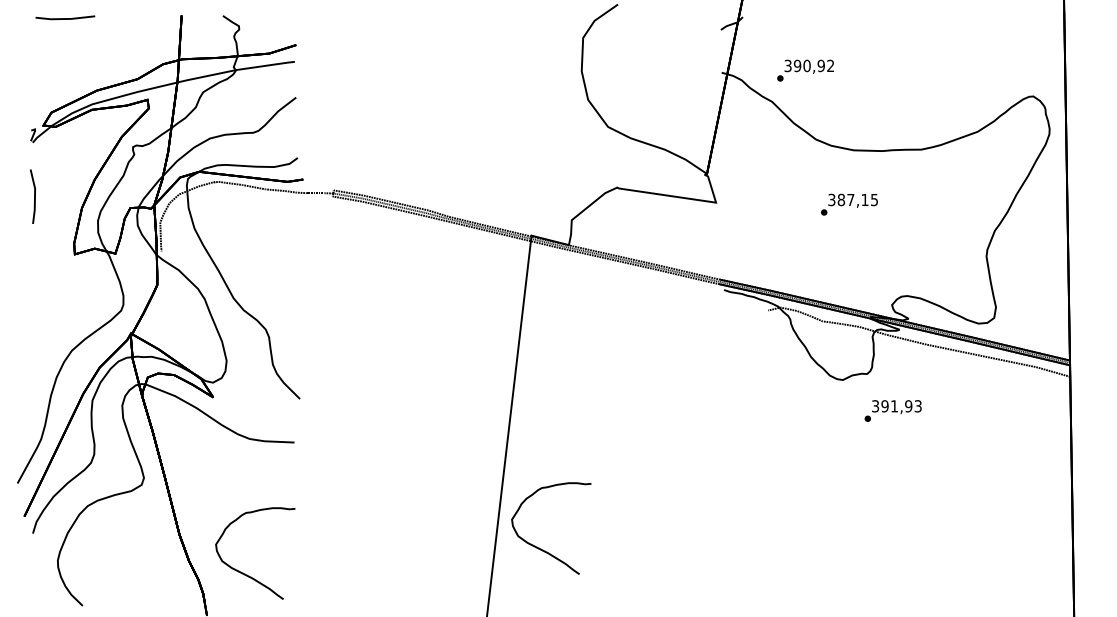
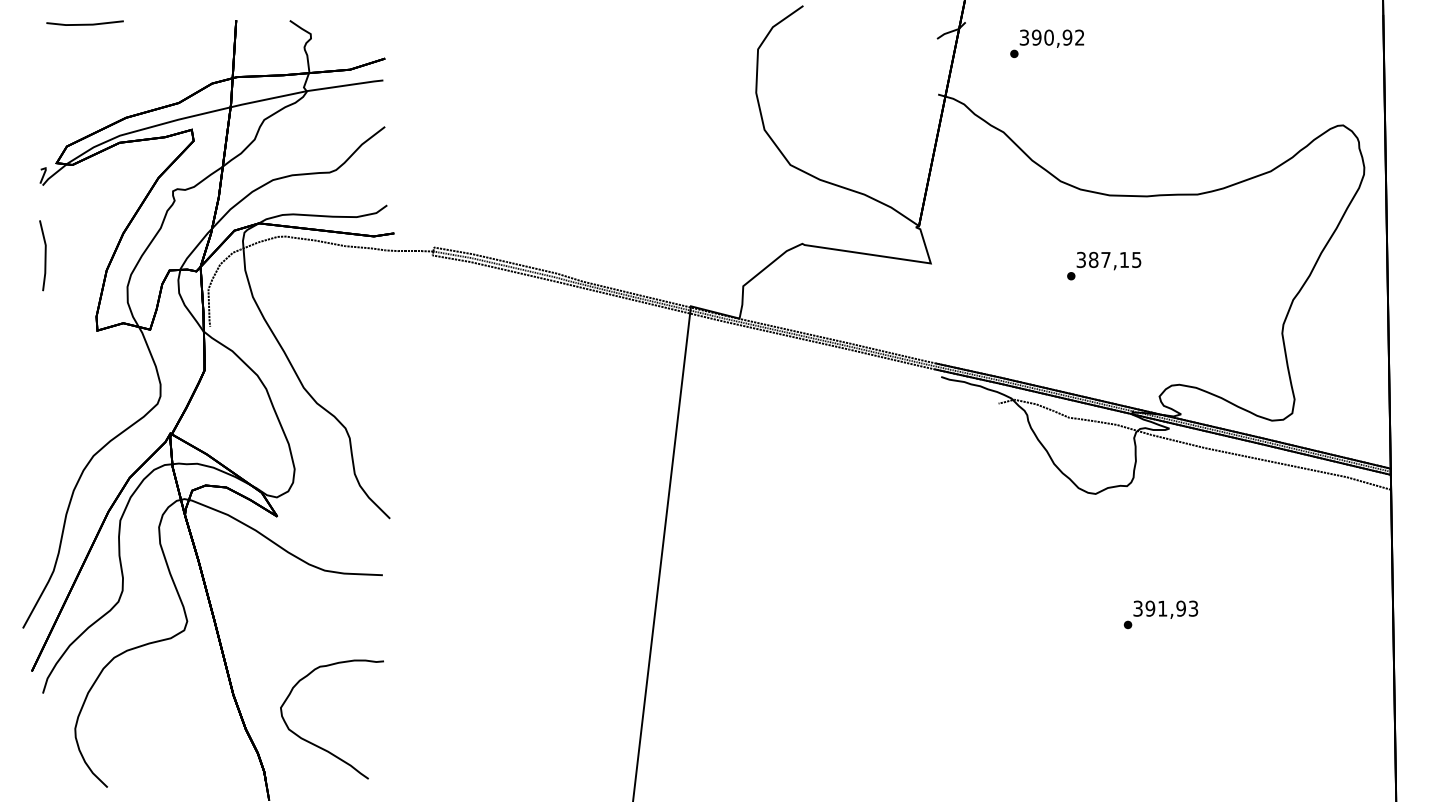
text: (805, 70) -> (1047, 43), moved
text: (892, 410) -> (1160, 614), moved
curve: (541, 548) -> (703, 712), removed

